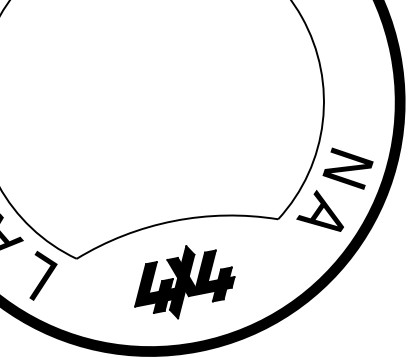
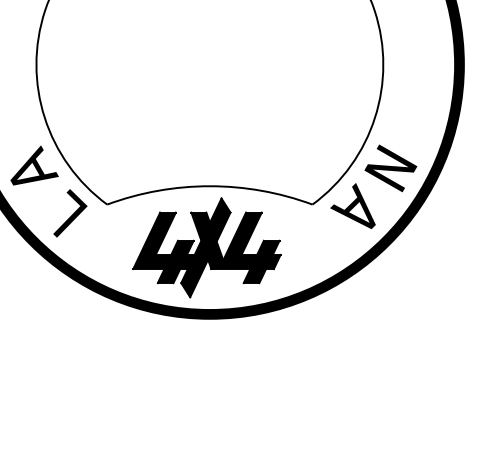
part: (182, 281) -> (206, 247), size x1.43

